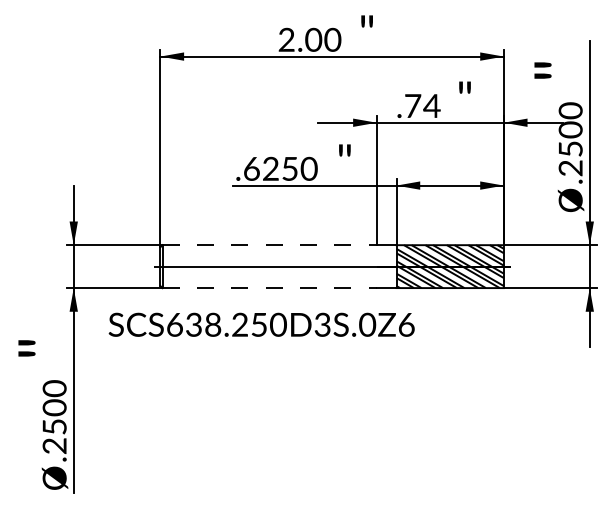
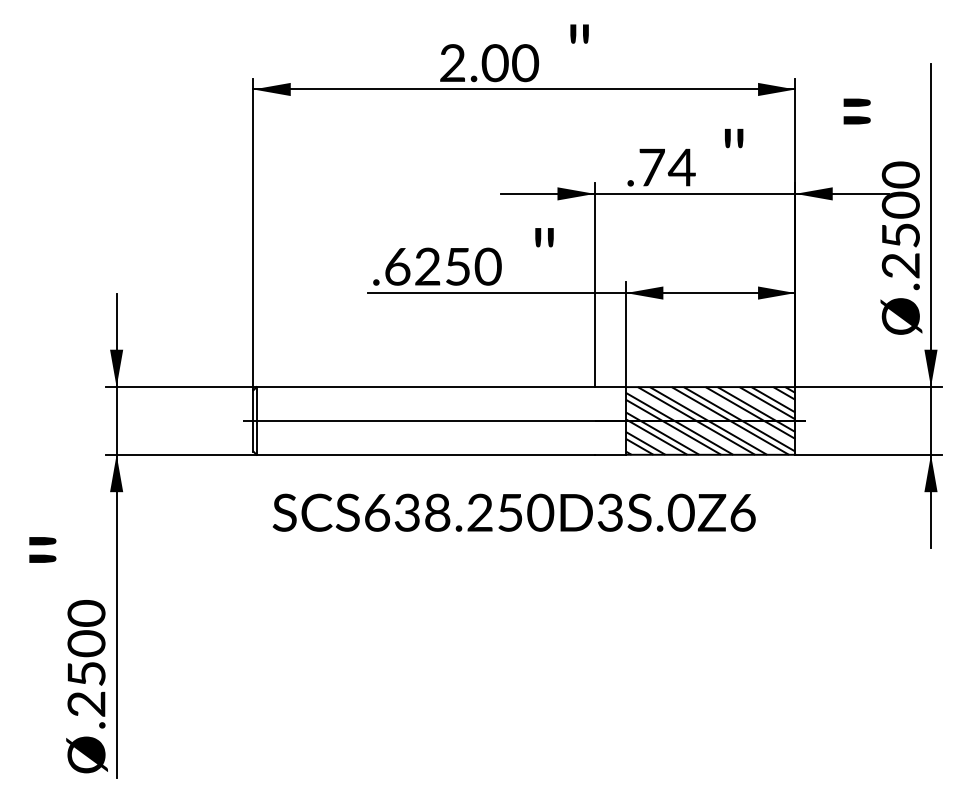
line: (270, 245) -> (427, 387), dashed -> solid
line: (270, 288) -> (427, 455), dashed -> solid
text: (261, 324) -> (513, 512), moved

